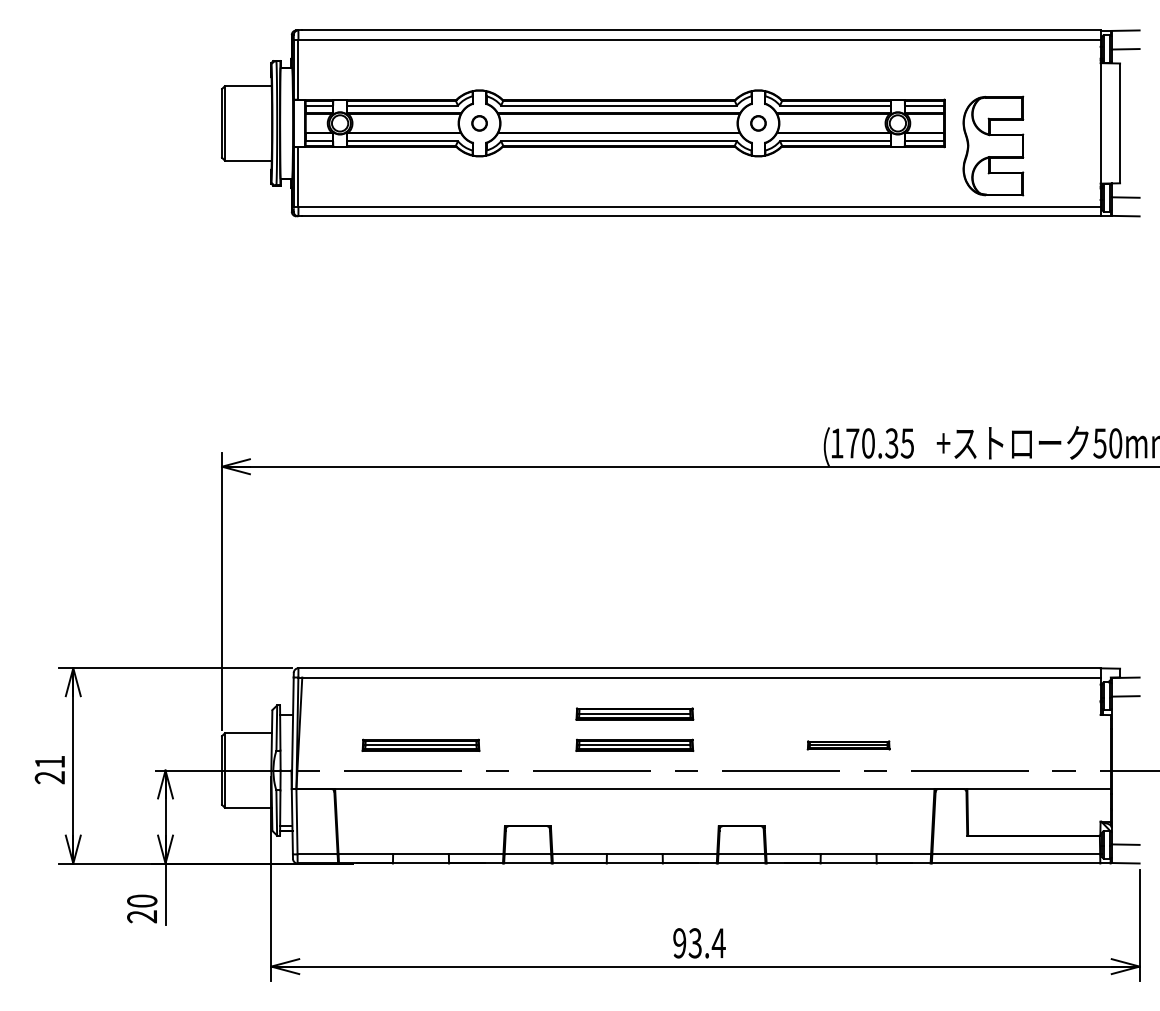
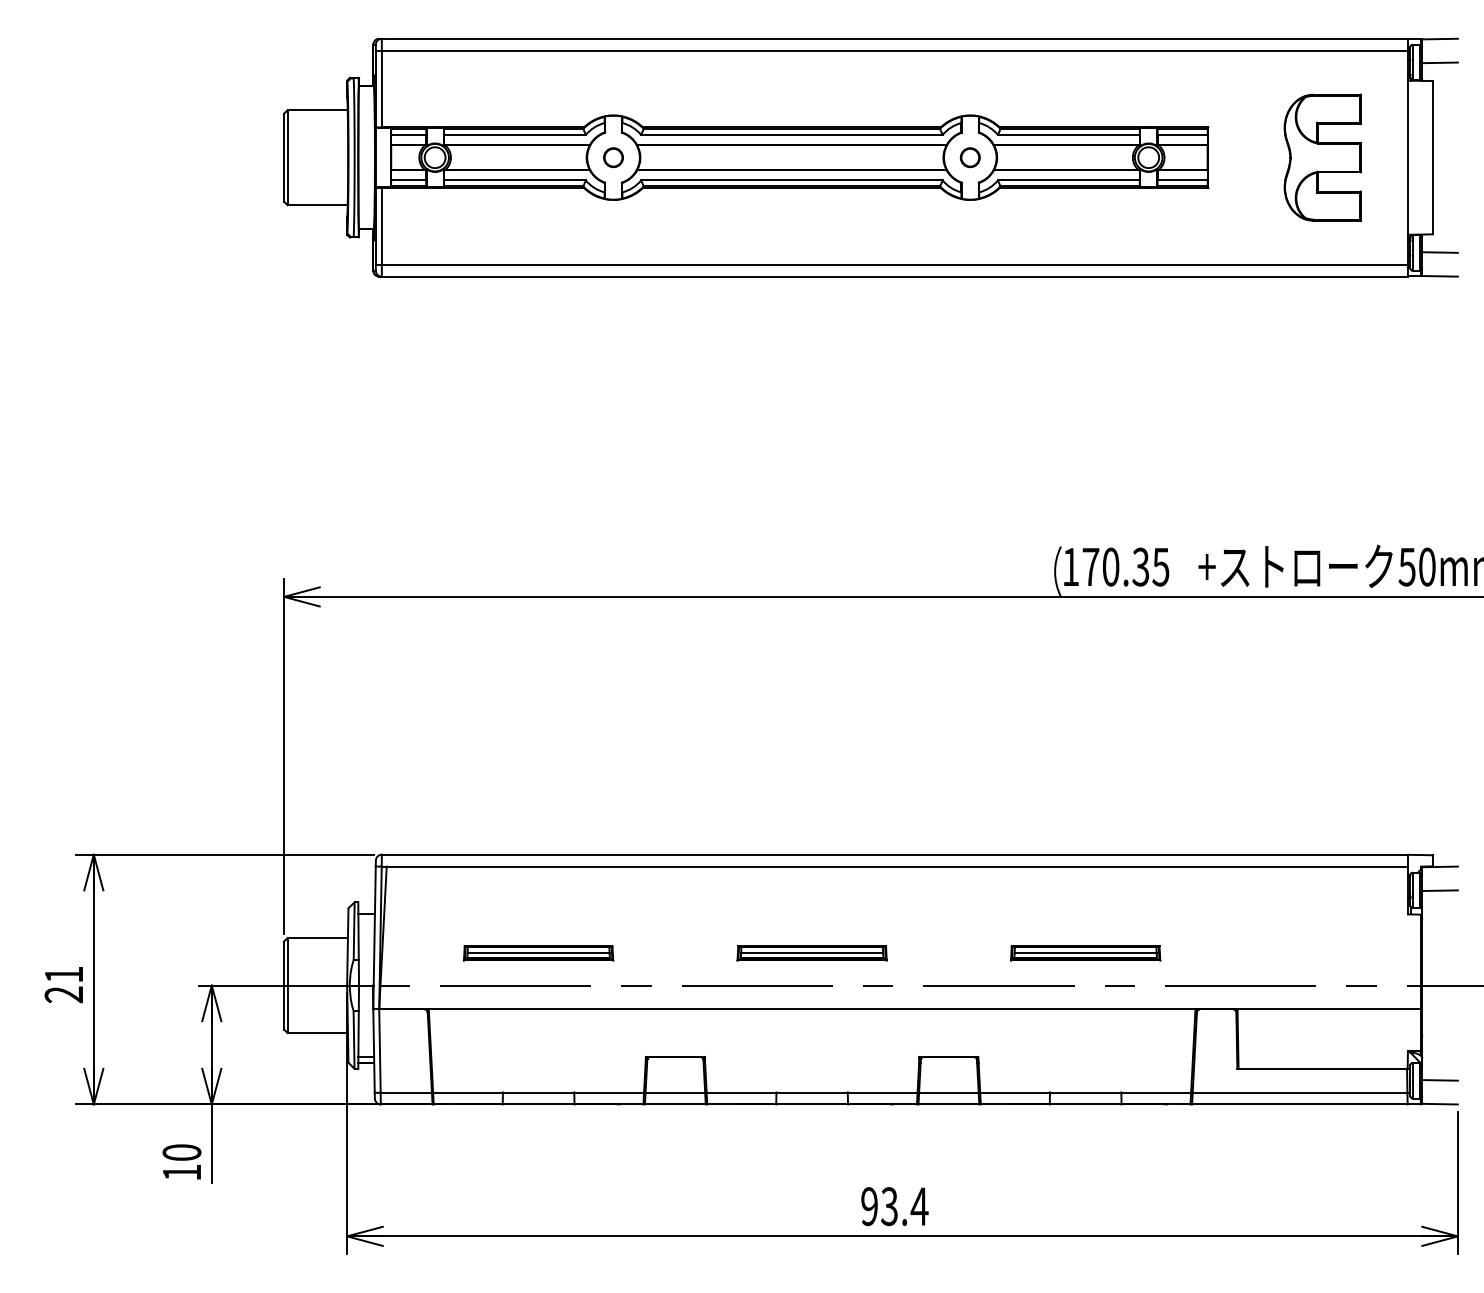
part: (993, 145) -> (1322, 157), moved
part: (634, 714) -> (811, 913), removed
part: (848, 745) -> (1085, 953), size x1.43
text: (141, 916) -> (181, 1172), 20 -> 10

